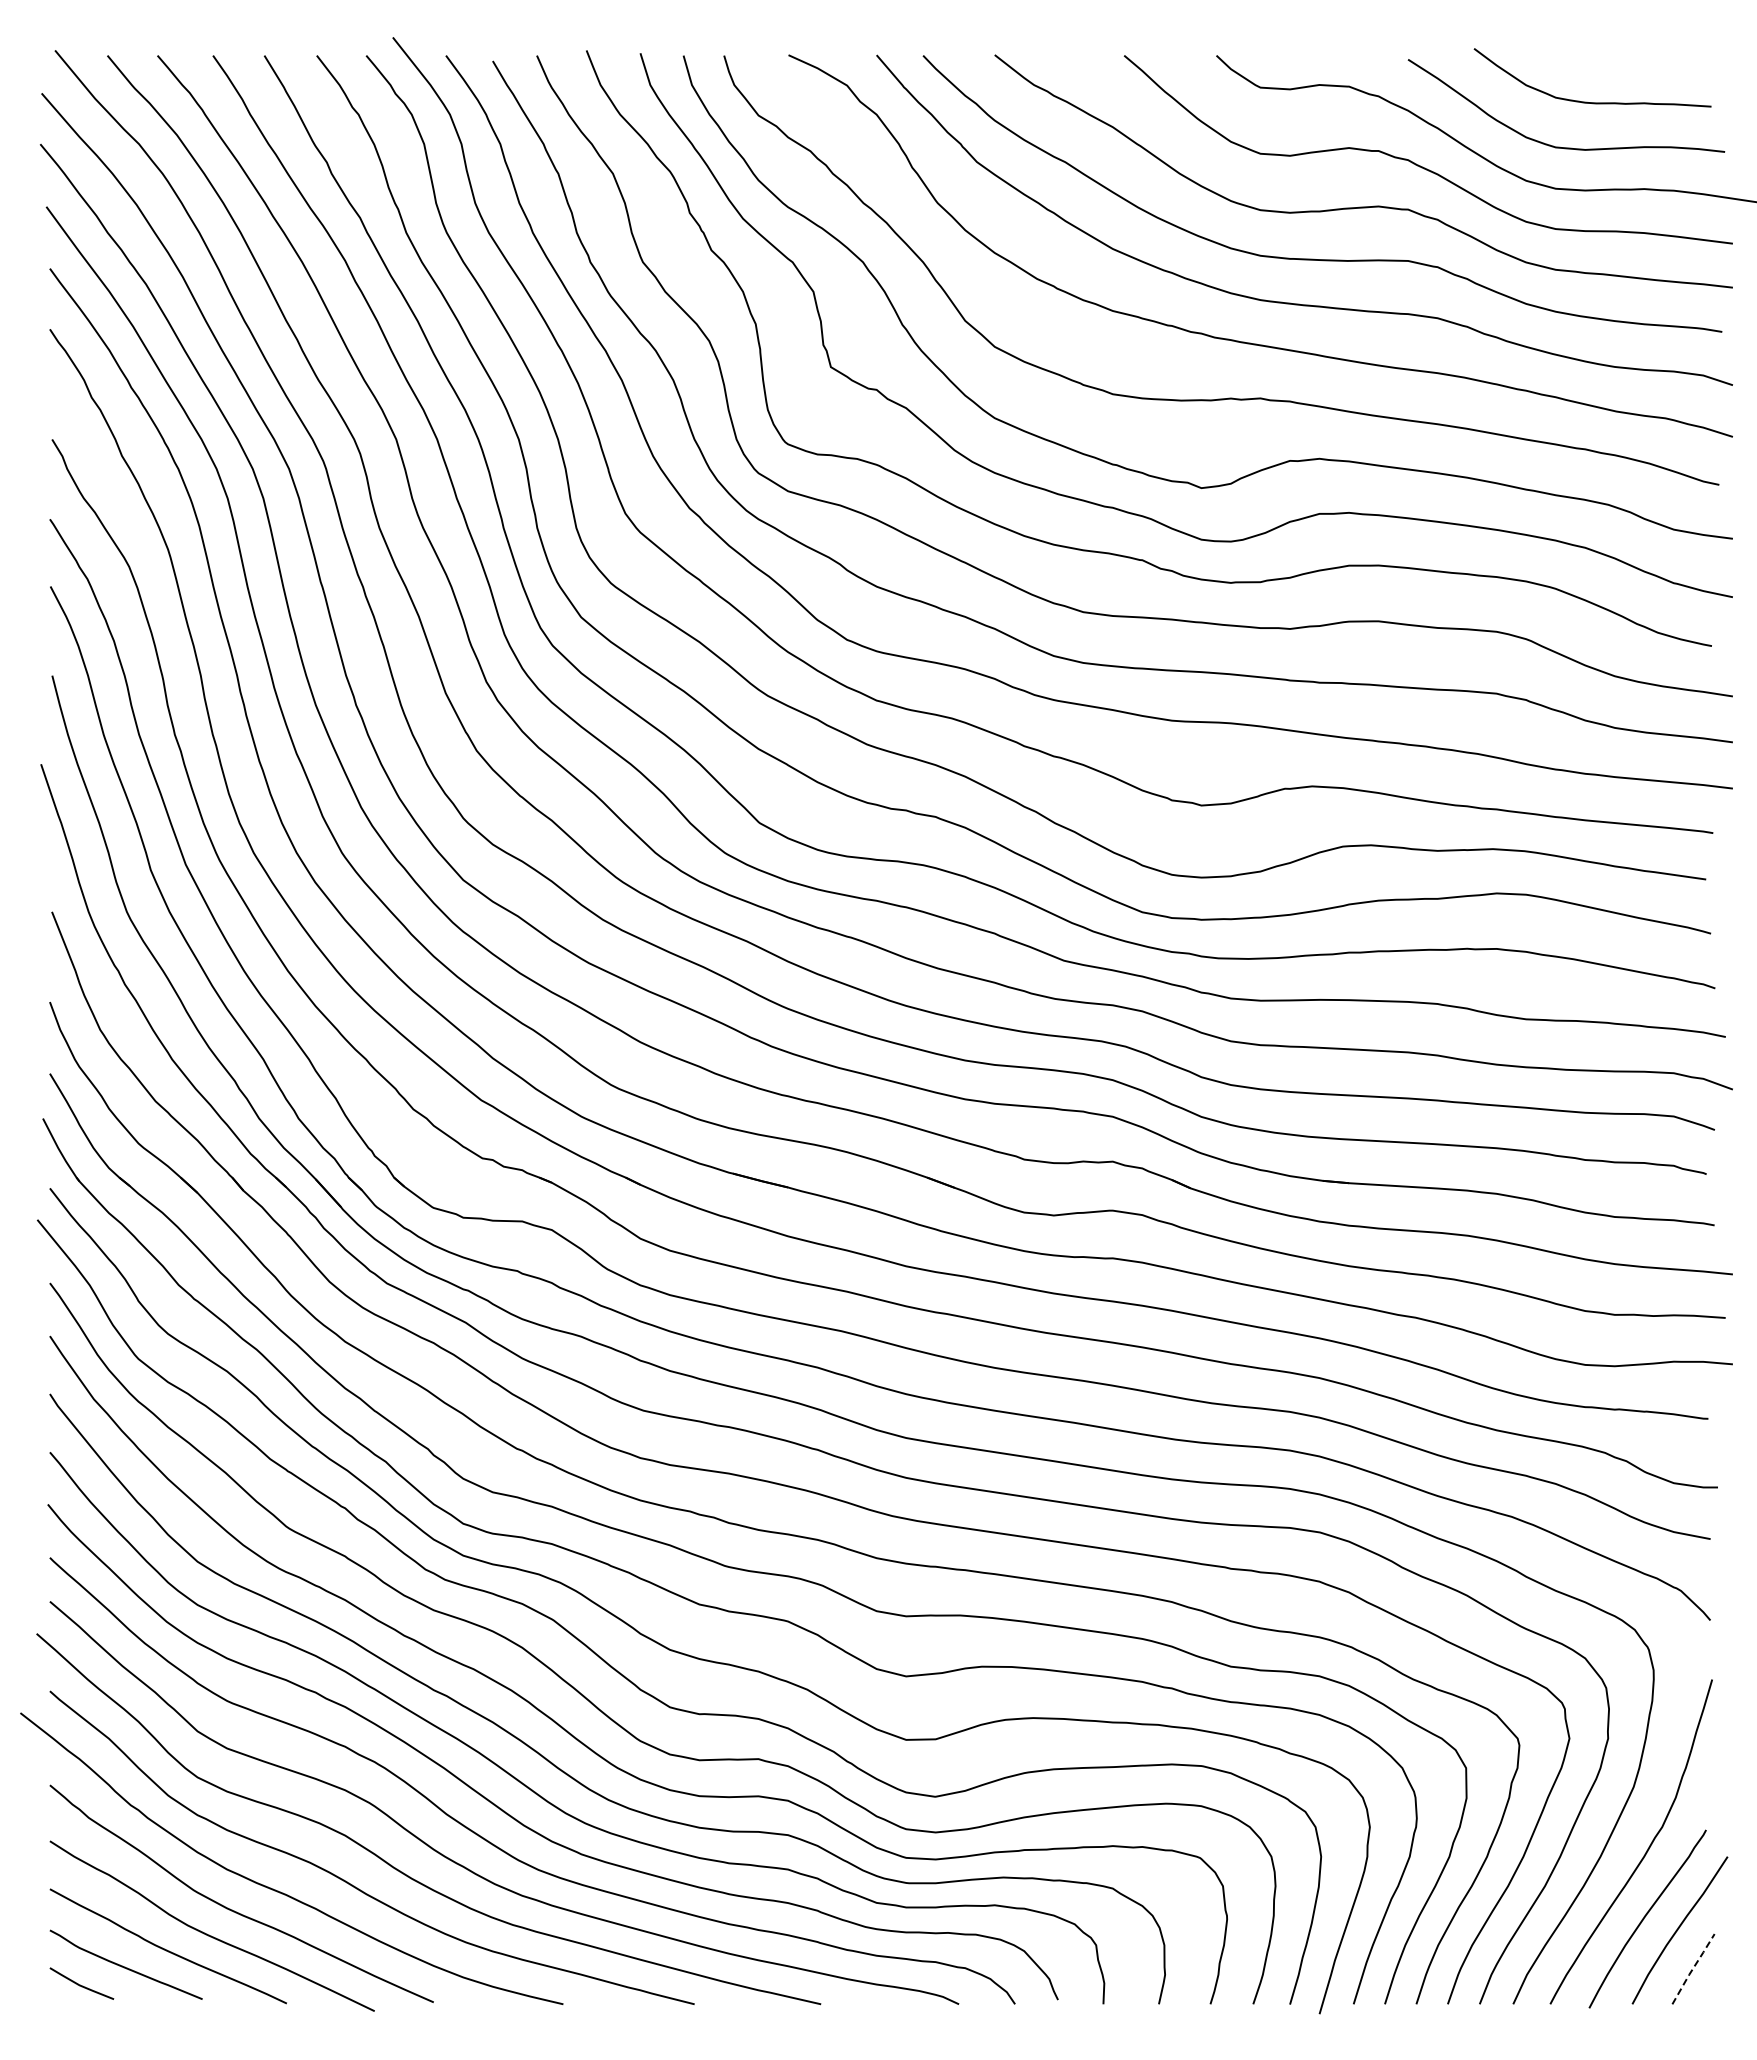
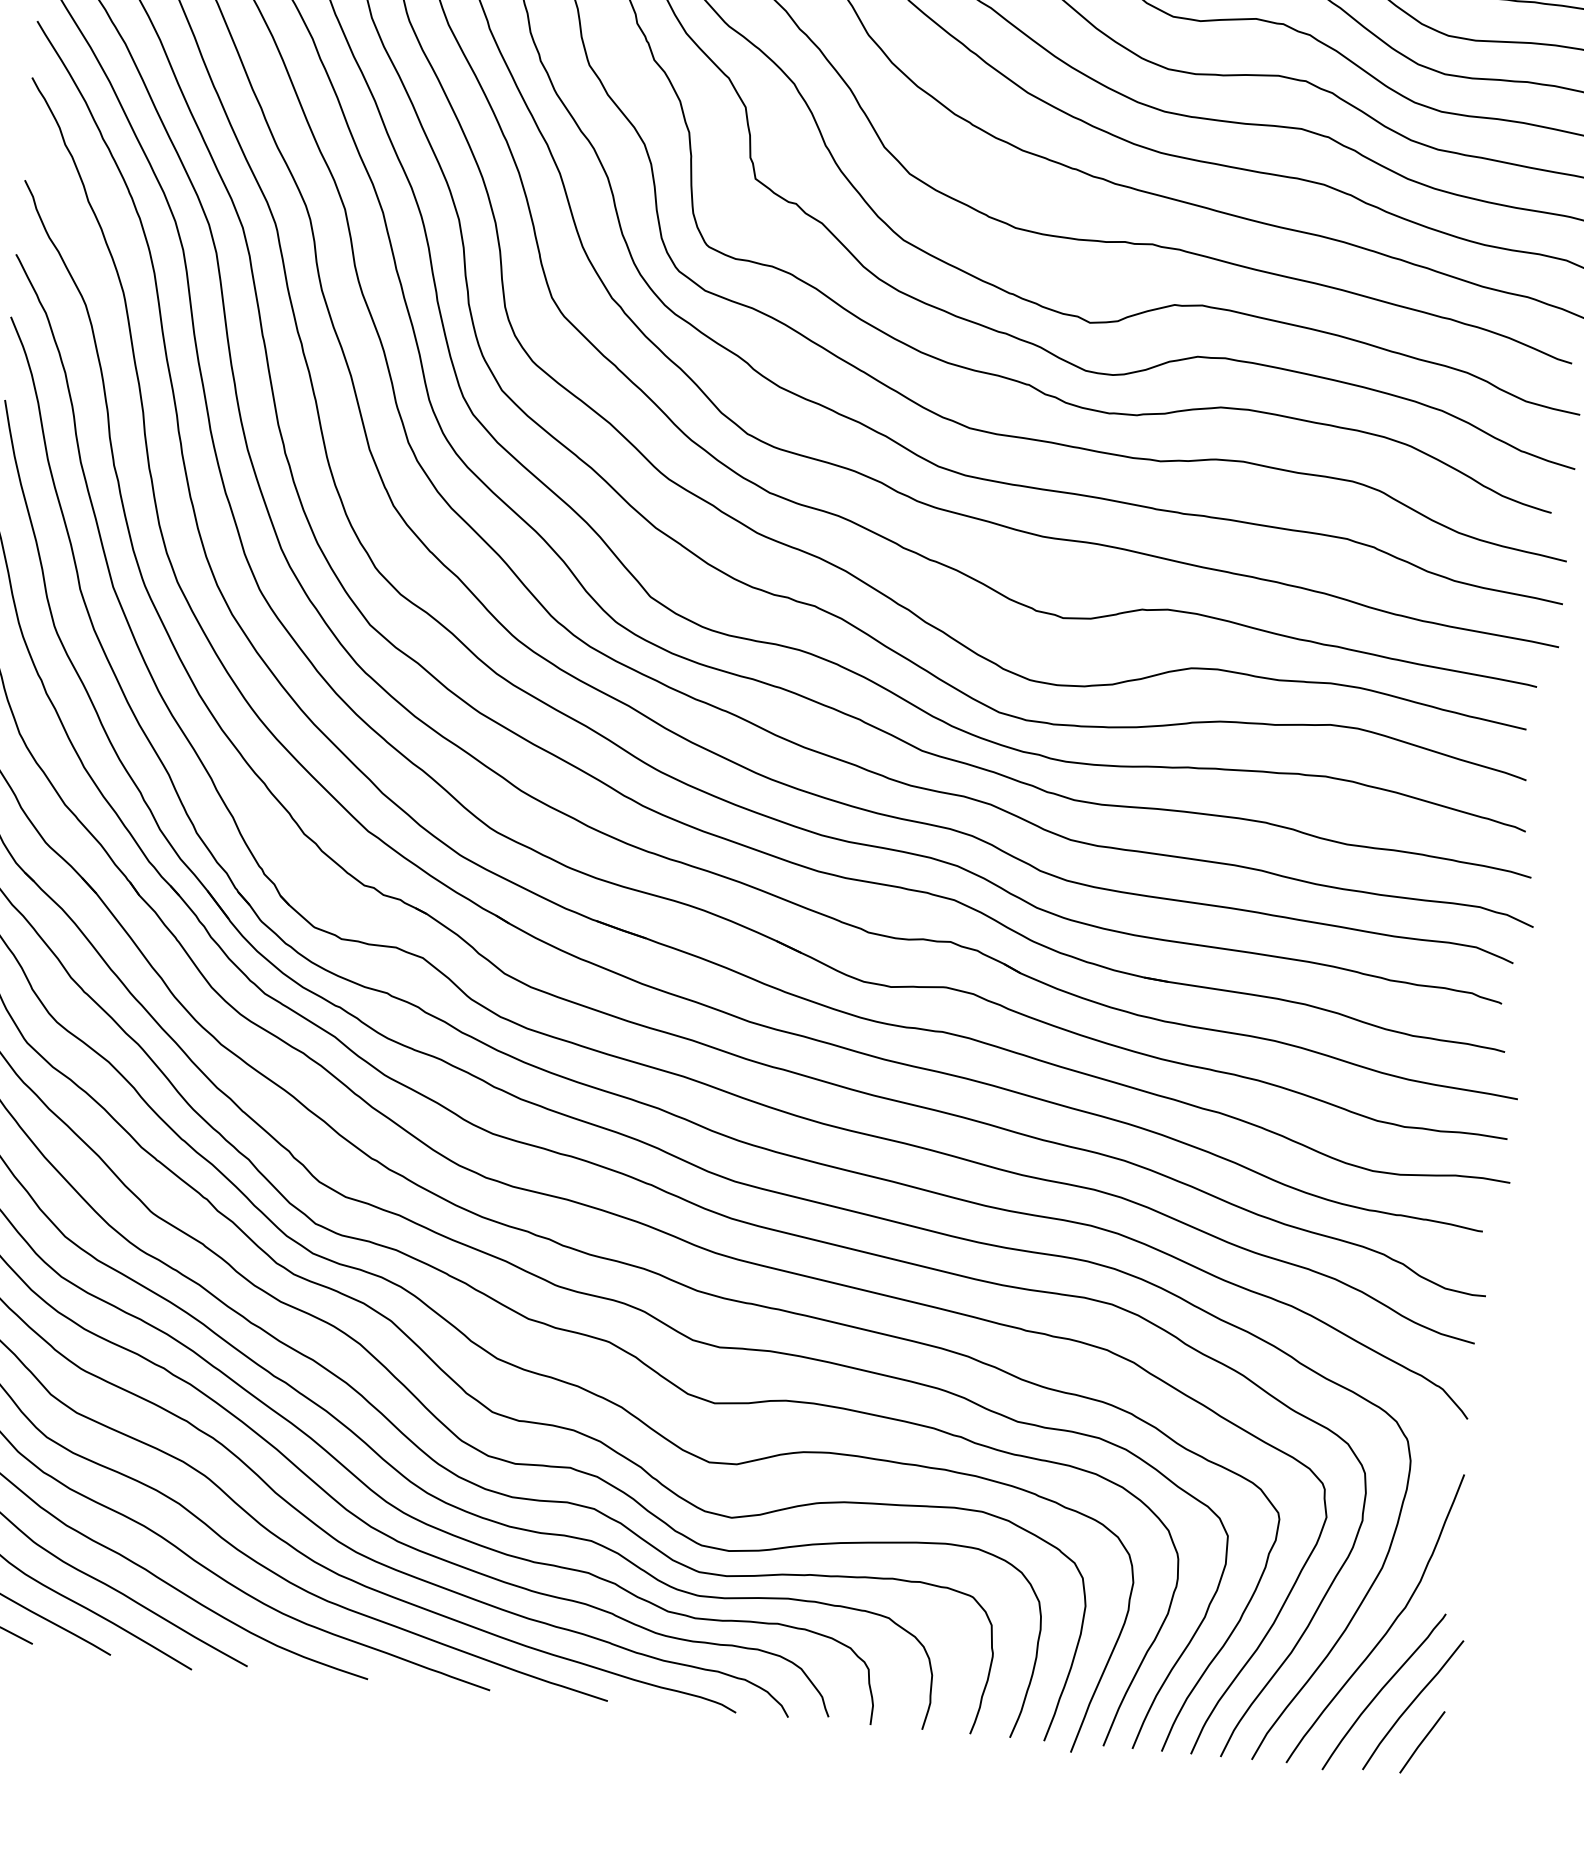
line: (1693, 1968) -> (1422, 1741), dashed -> solid

